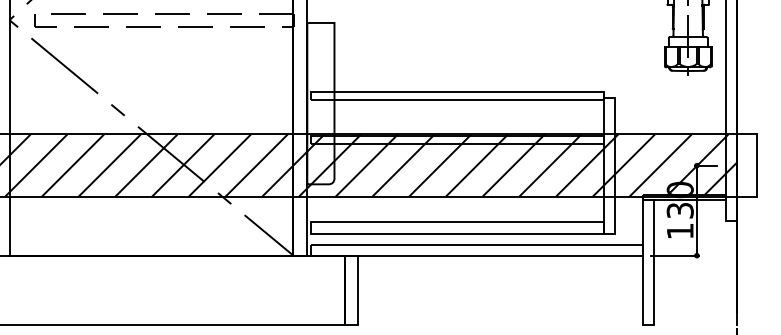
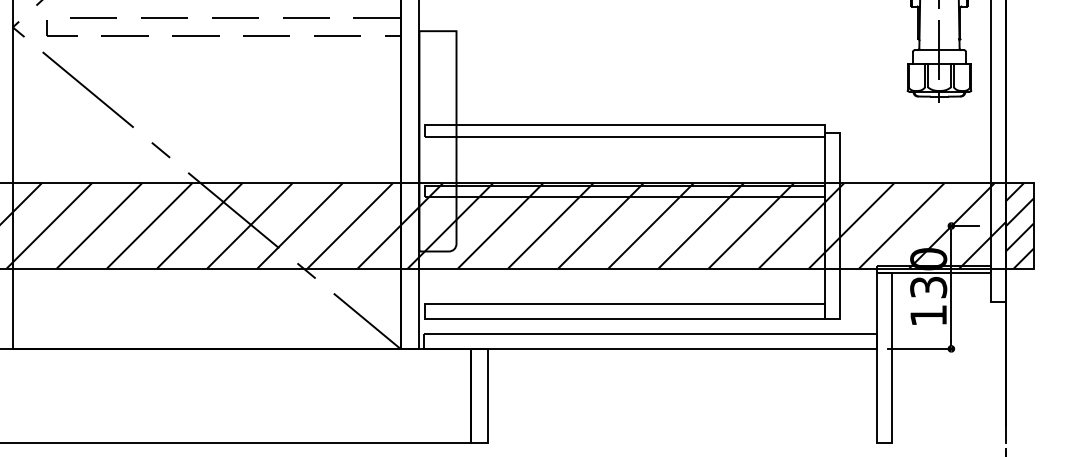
hatch: (746, 165) -> (1019, 225), added

